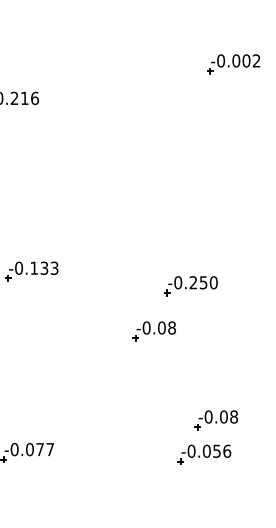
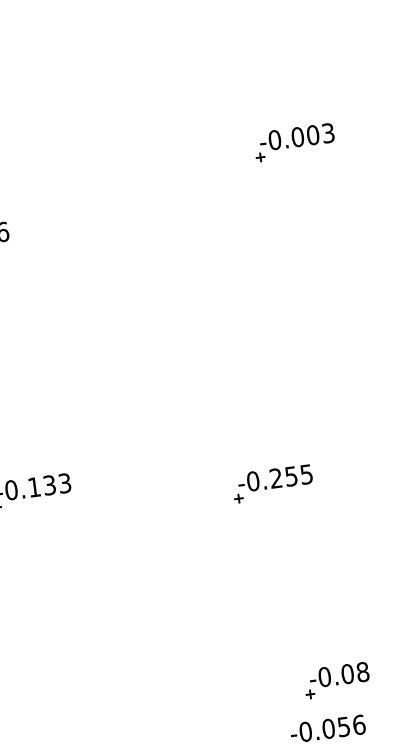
text: (256, 60) -> (328, 132), -0.002 -> -0.003
text: (213, 282) -> (306, 474), -0.250 -> -0.255
part: (153, 331) -> (225, 559), removed

